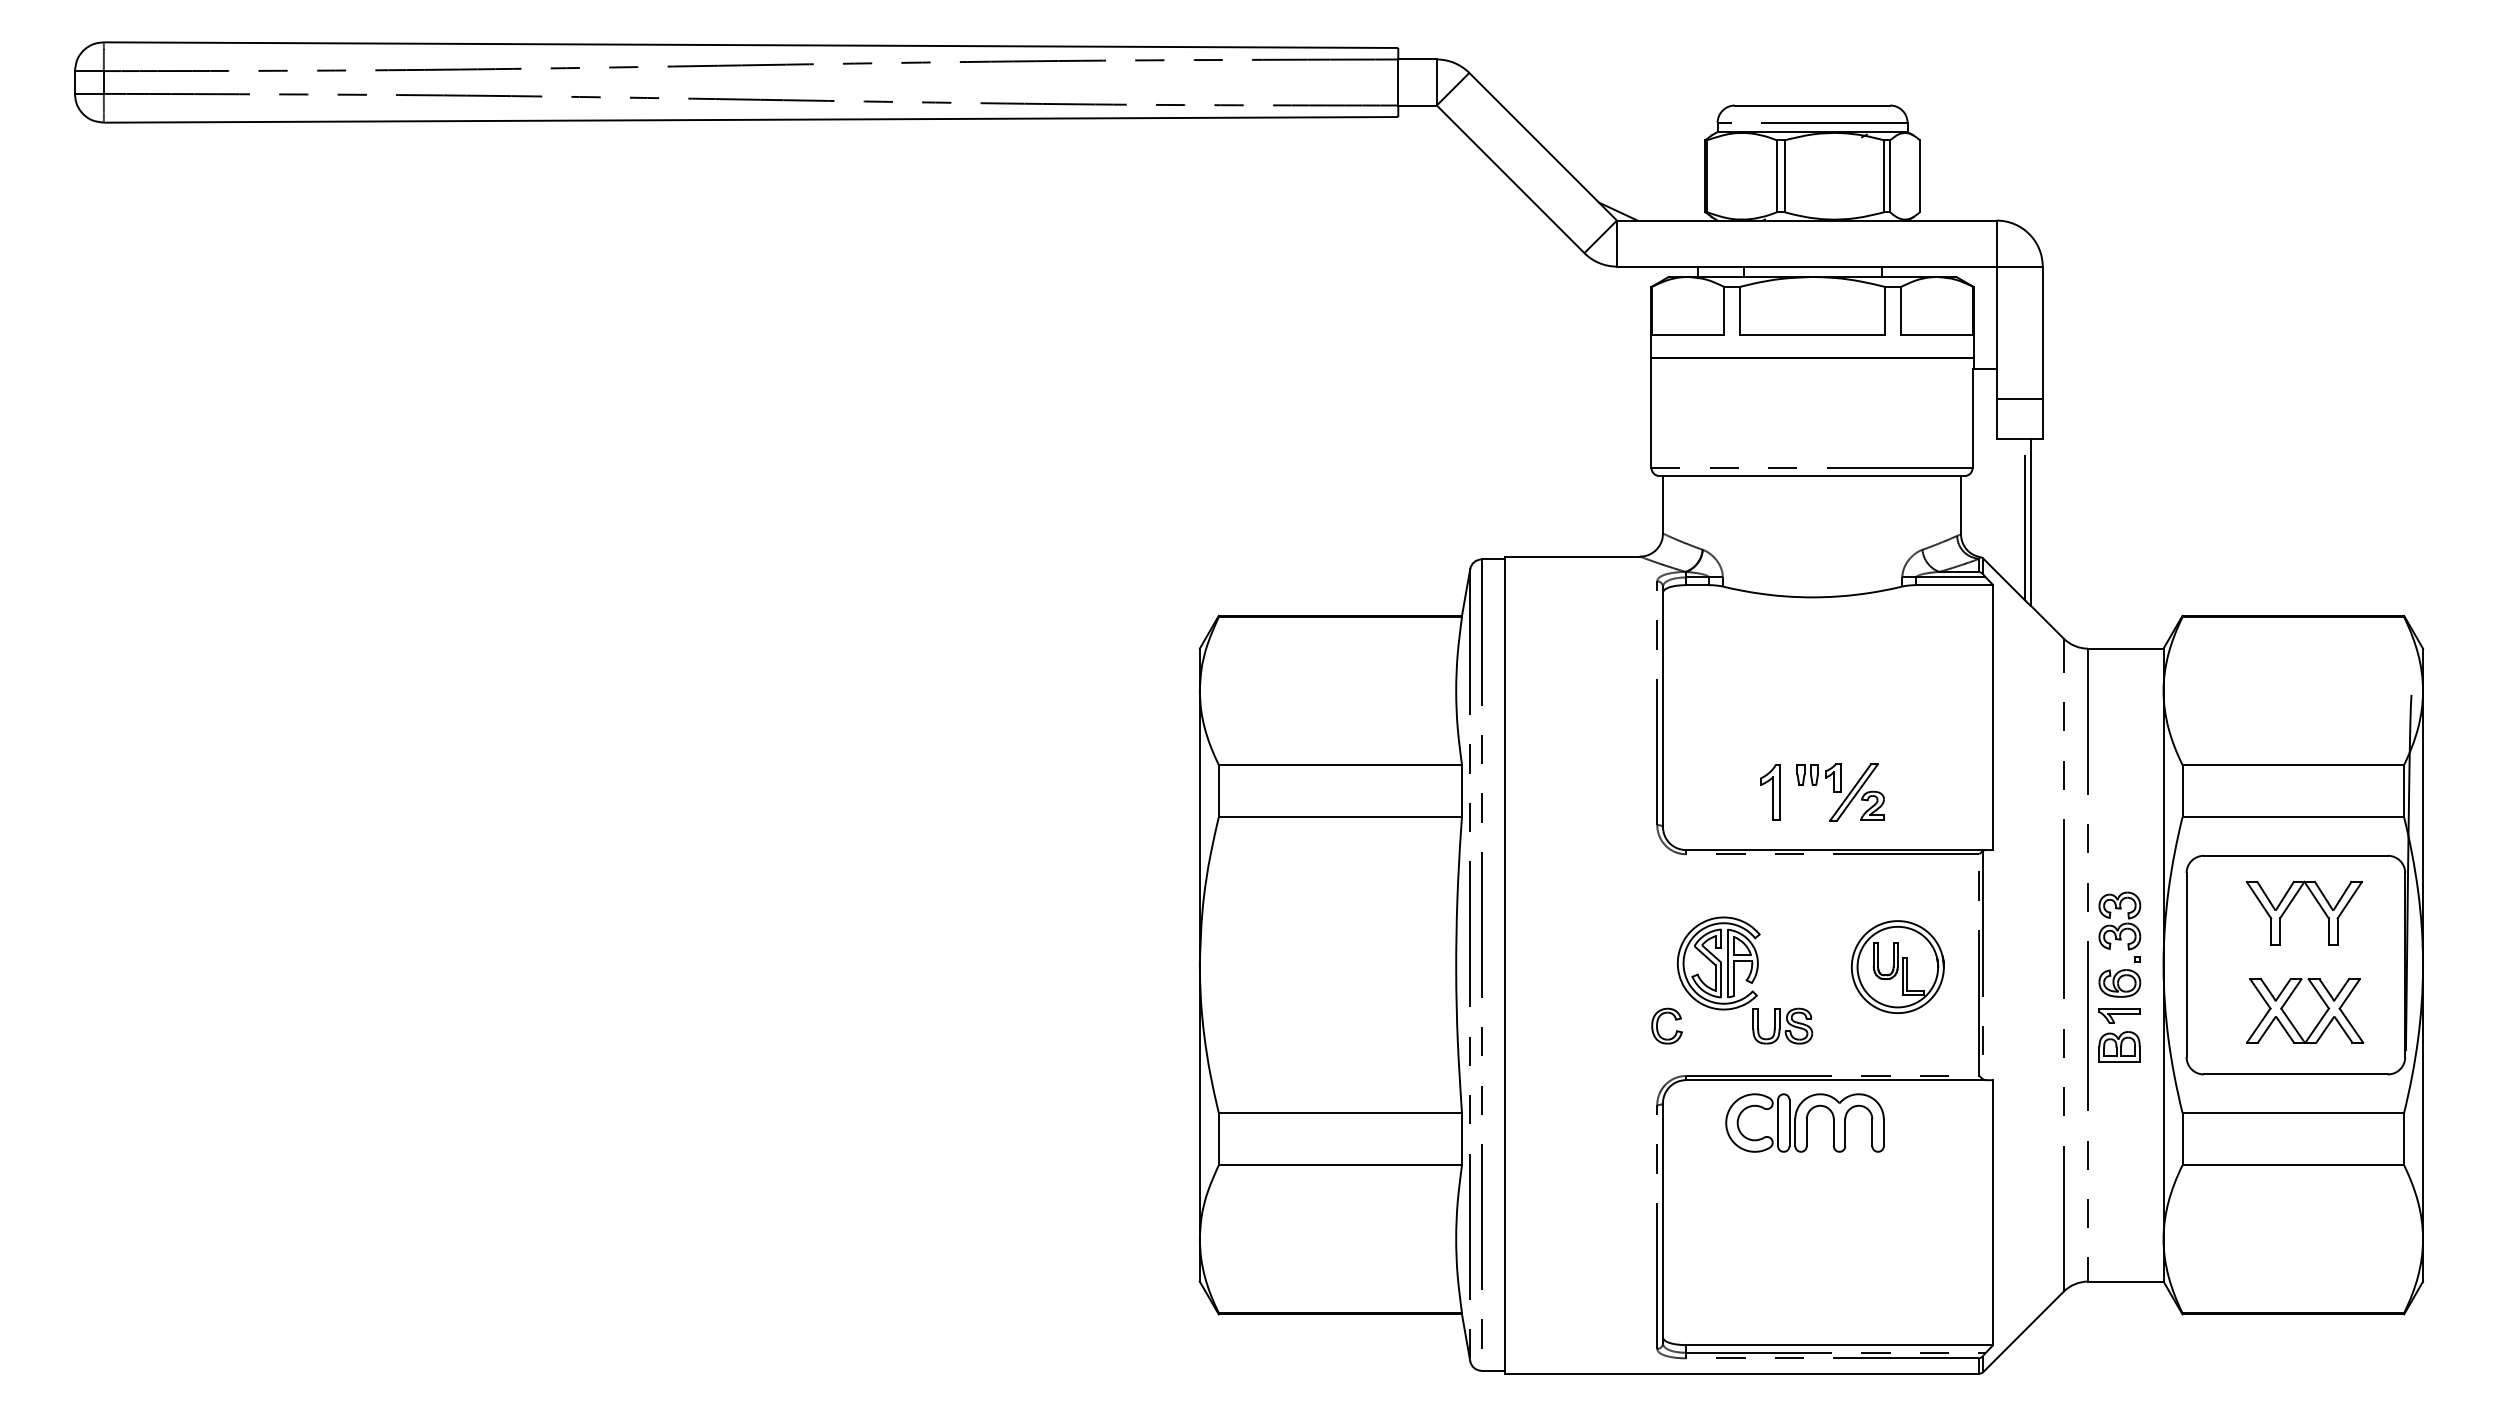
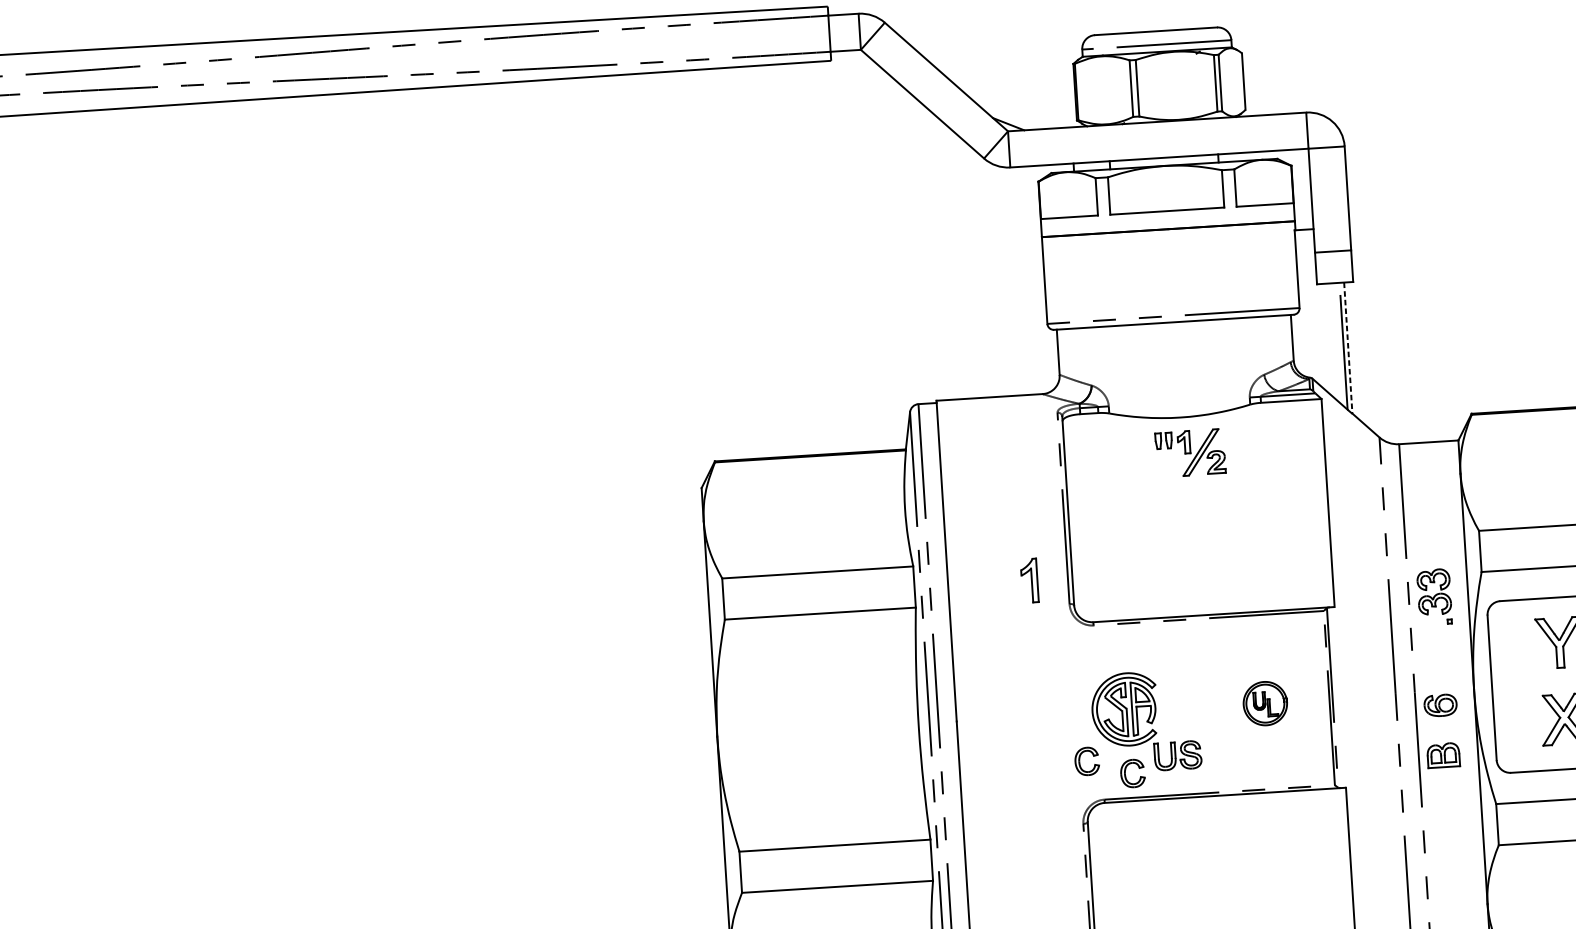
line: (2031, 522) -> (1348, 347), solid -> dashed
part: (1770, 792) -> (1029, 580), moved
part: (1840, 792) -> (1190, 453), moved
part: (2119, 926) -> (1434, 596), moved
part: (1897, 966) -> (1265, 703), size x0.6
part: (2119, 1015) -> (1441, 730), removed
part: (1715, 1041) -> (1125, 771), added
part: (1804, 1122) -> (1199, 830), removed

